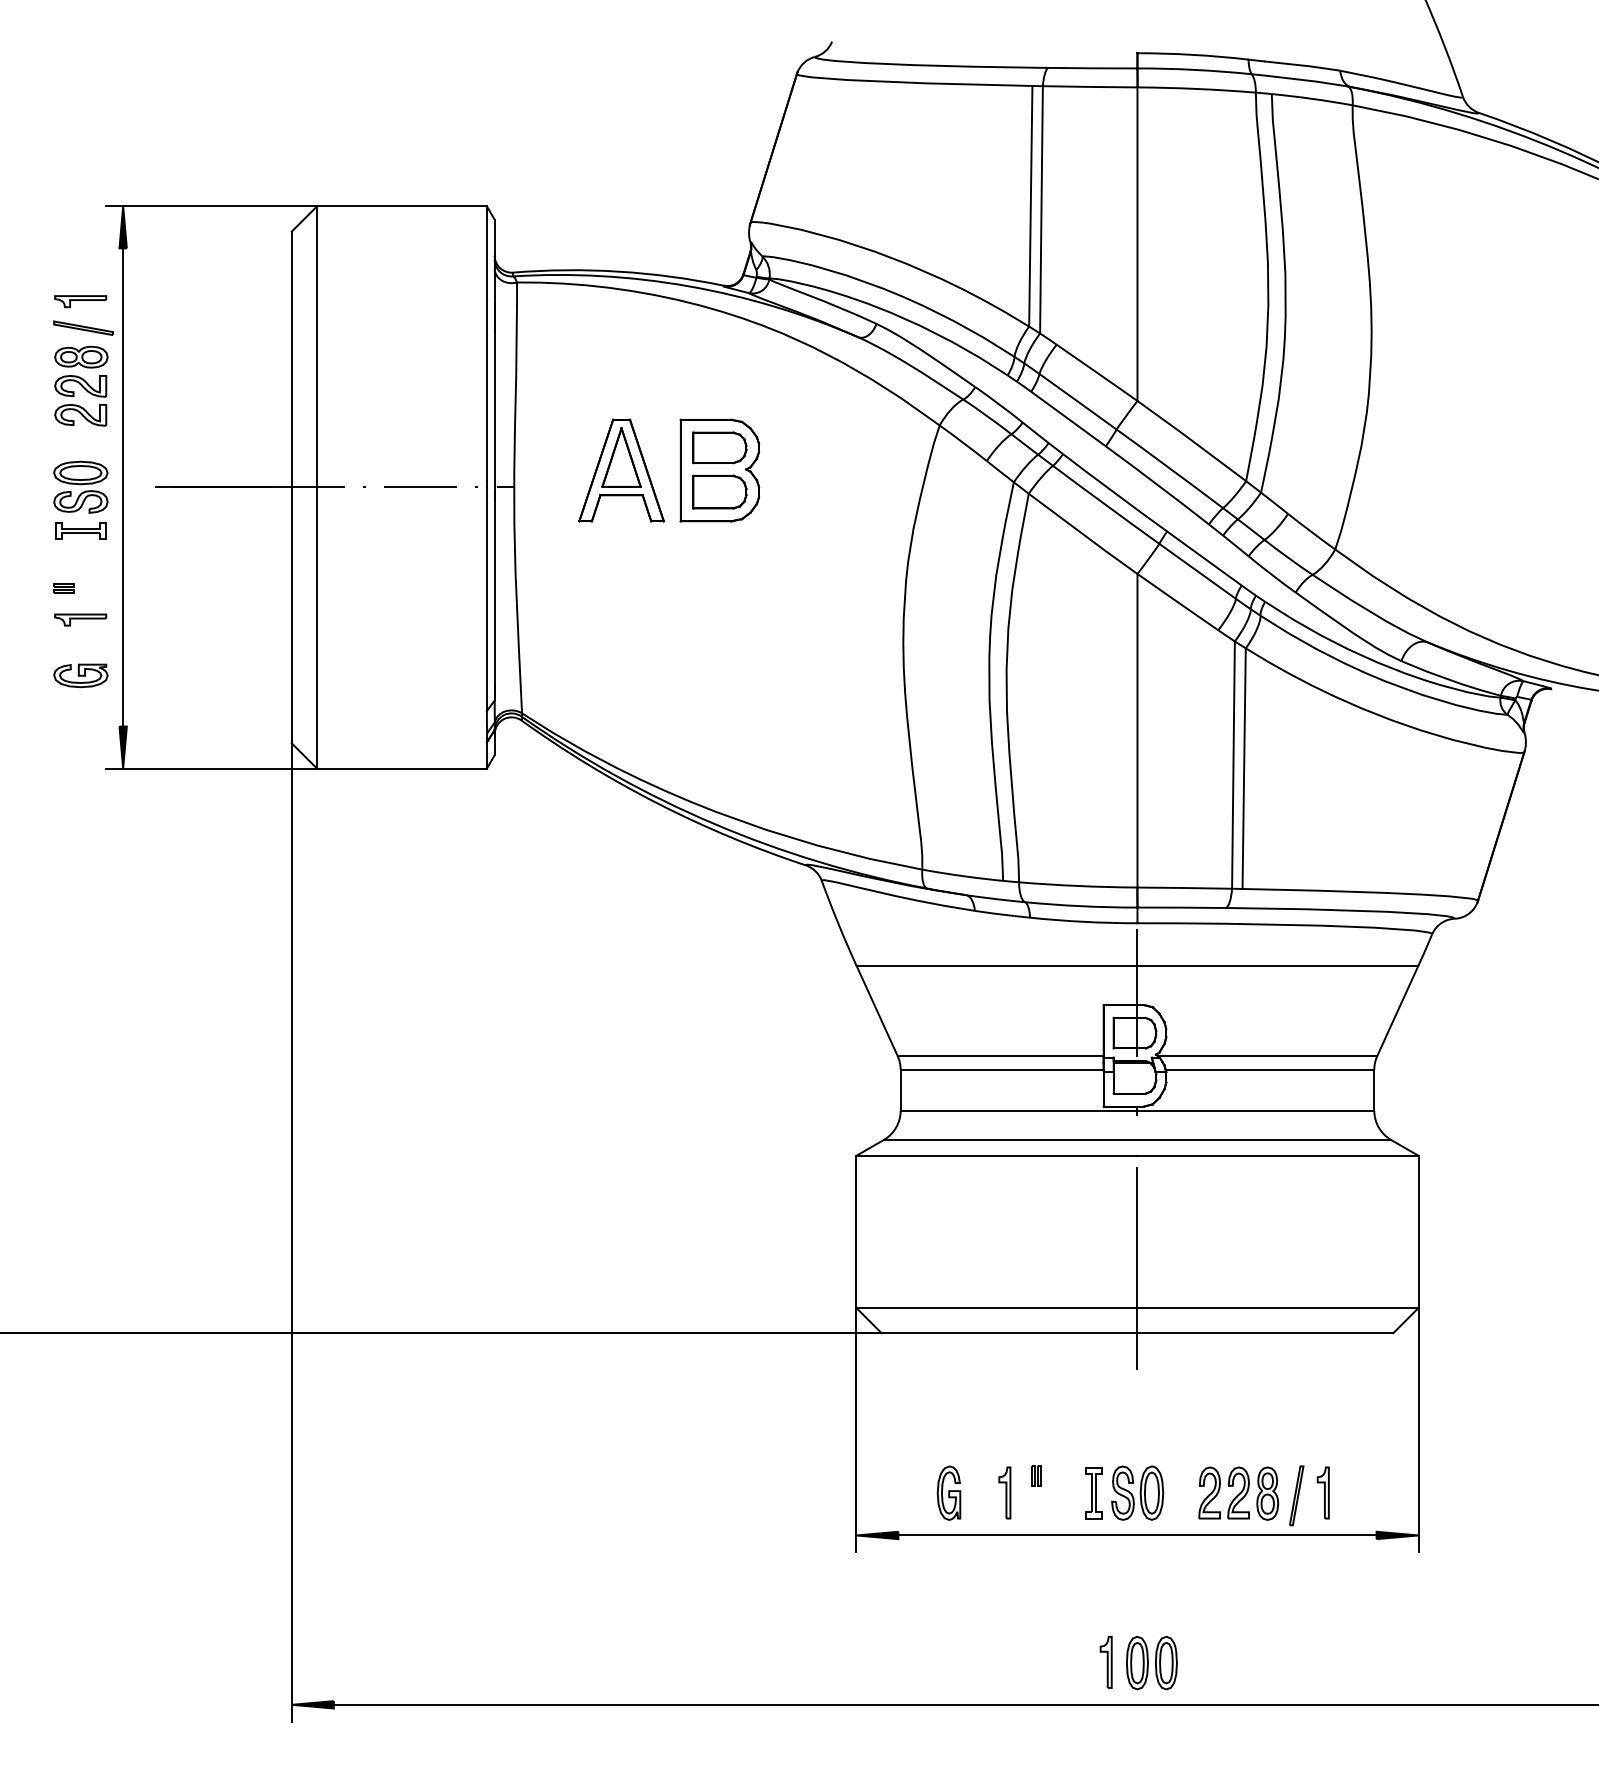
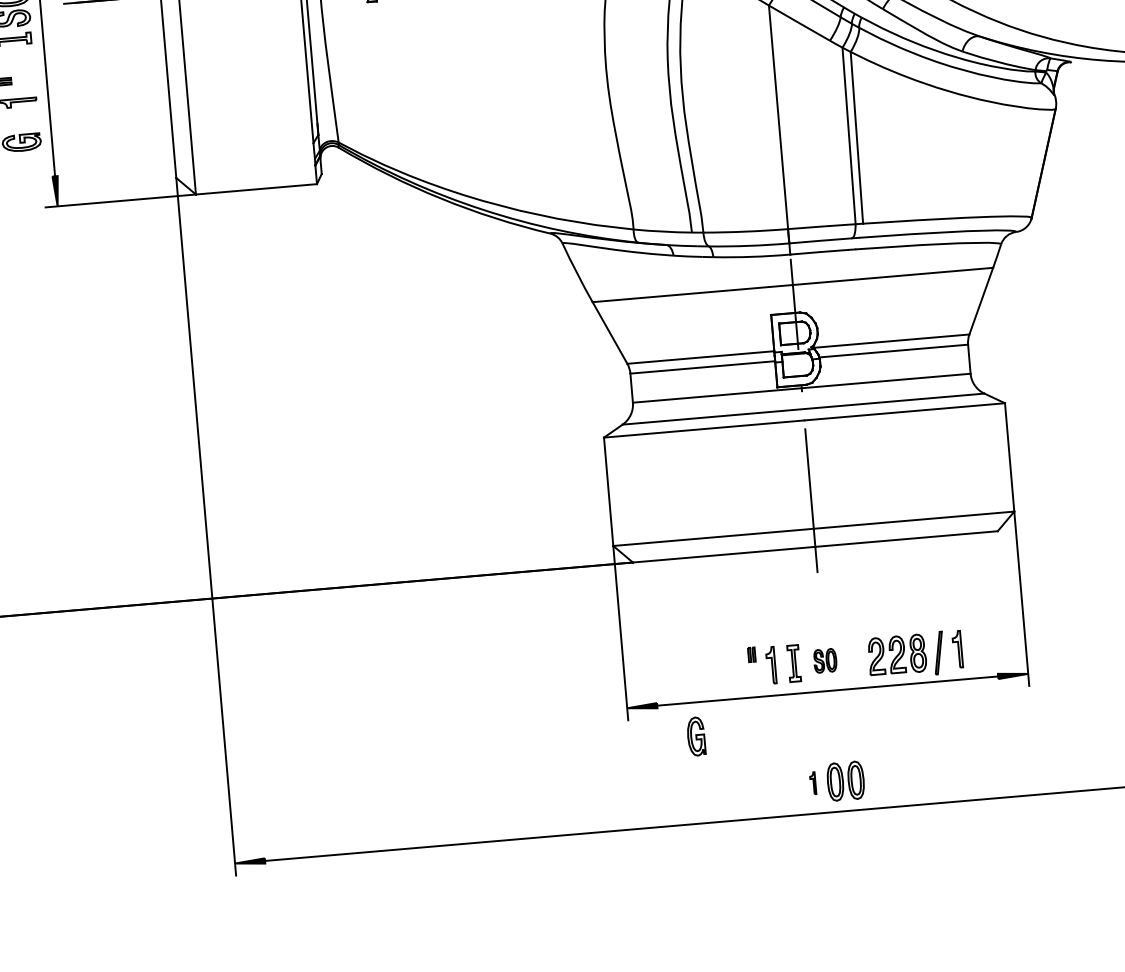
part: (948, 1492) -> (695, 736), moved
part: (1004, 1492) -> (770, 665), moved
part: (1137, 1492) -> (825, 660), size x0.6
part: (1105, 1661) -> (812, 782), size x0.6

